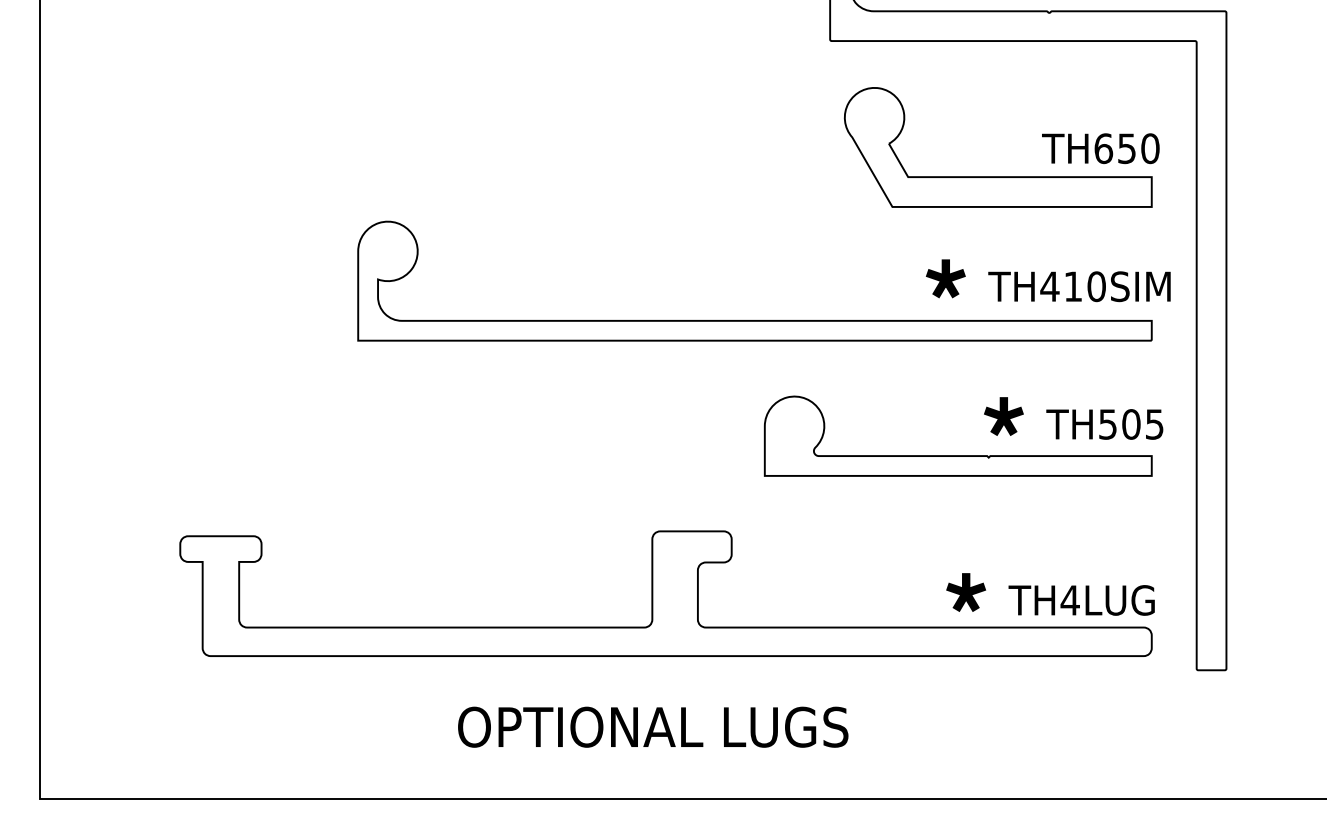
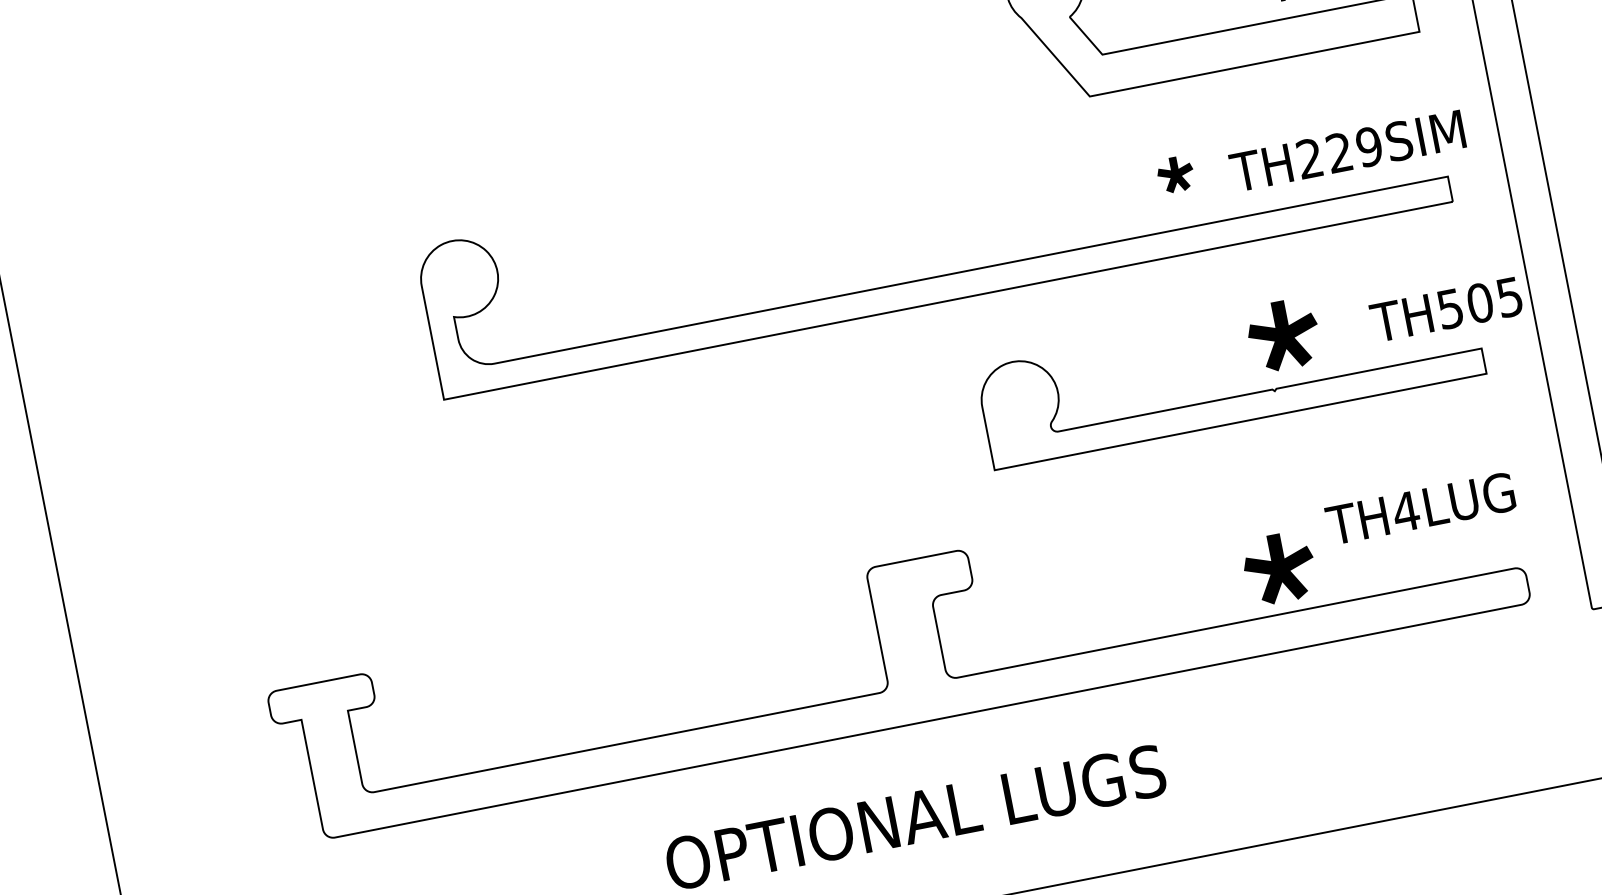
part: (945, 278) -> (1175, 174), size x0.7
text: (1072, 286) -> (1338, 152), TH410SIM -> TH229SIM
part: (1003, 416) -> (1283, 335), size x1.4
text: (1104, 424) -> (1446, 309), moved
part: (966, 592) -> (1280, 568), size x1.4
text: (1081, 600) -> (1420, 508), moved

